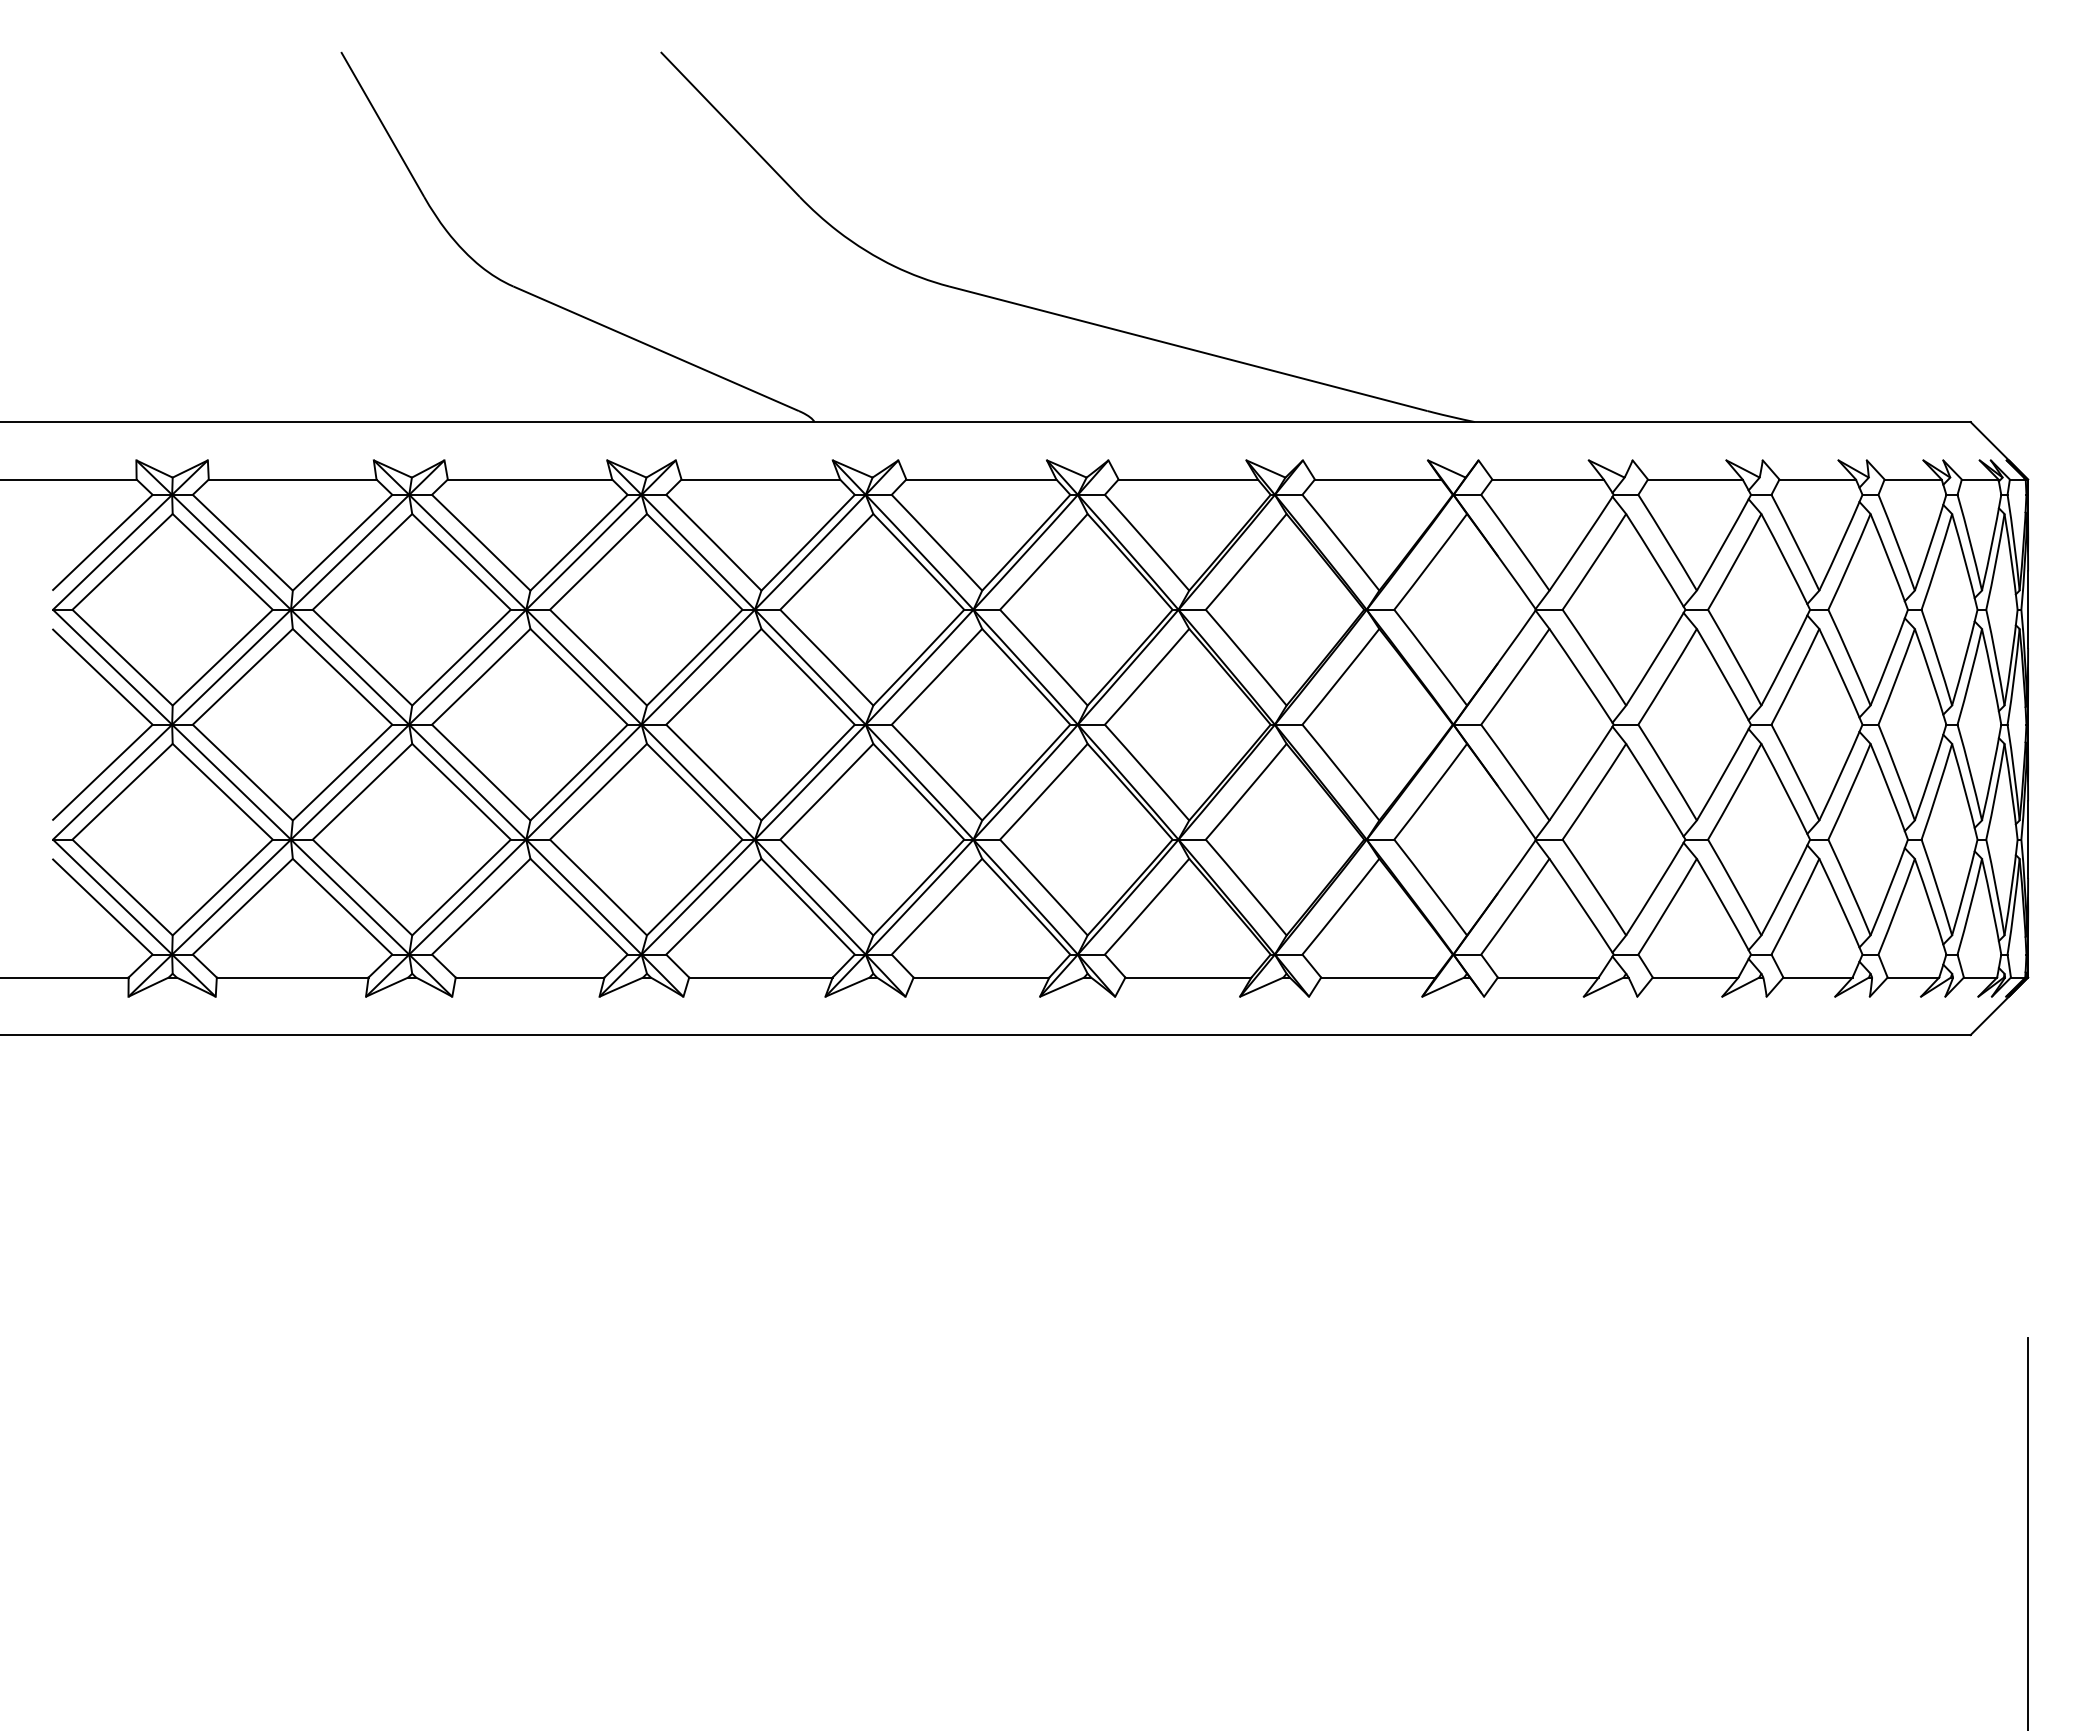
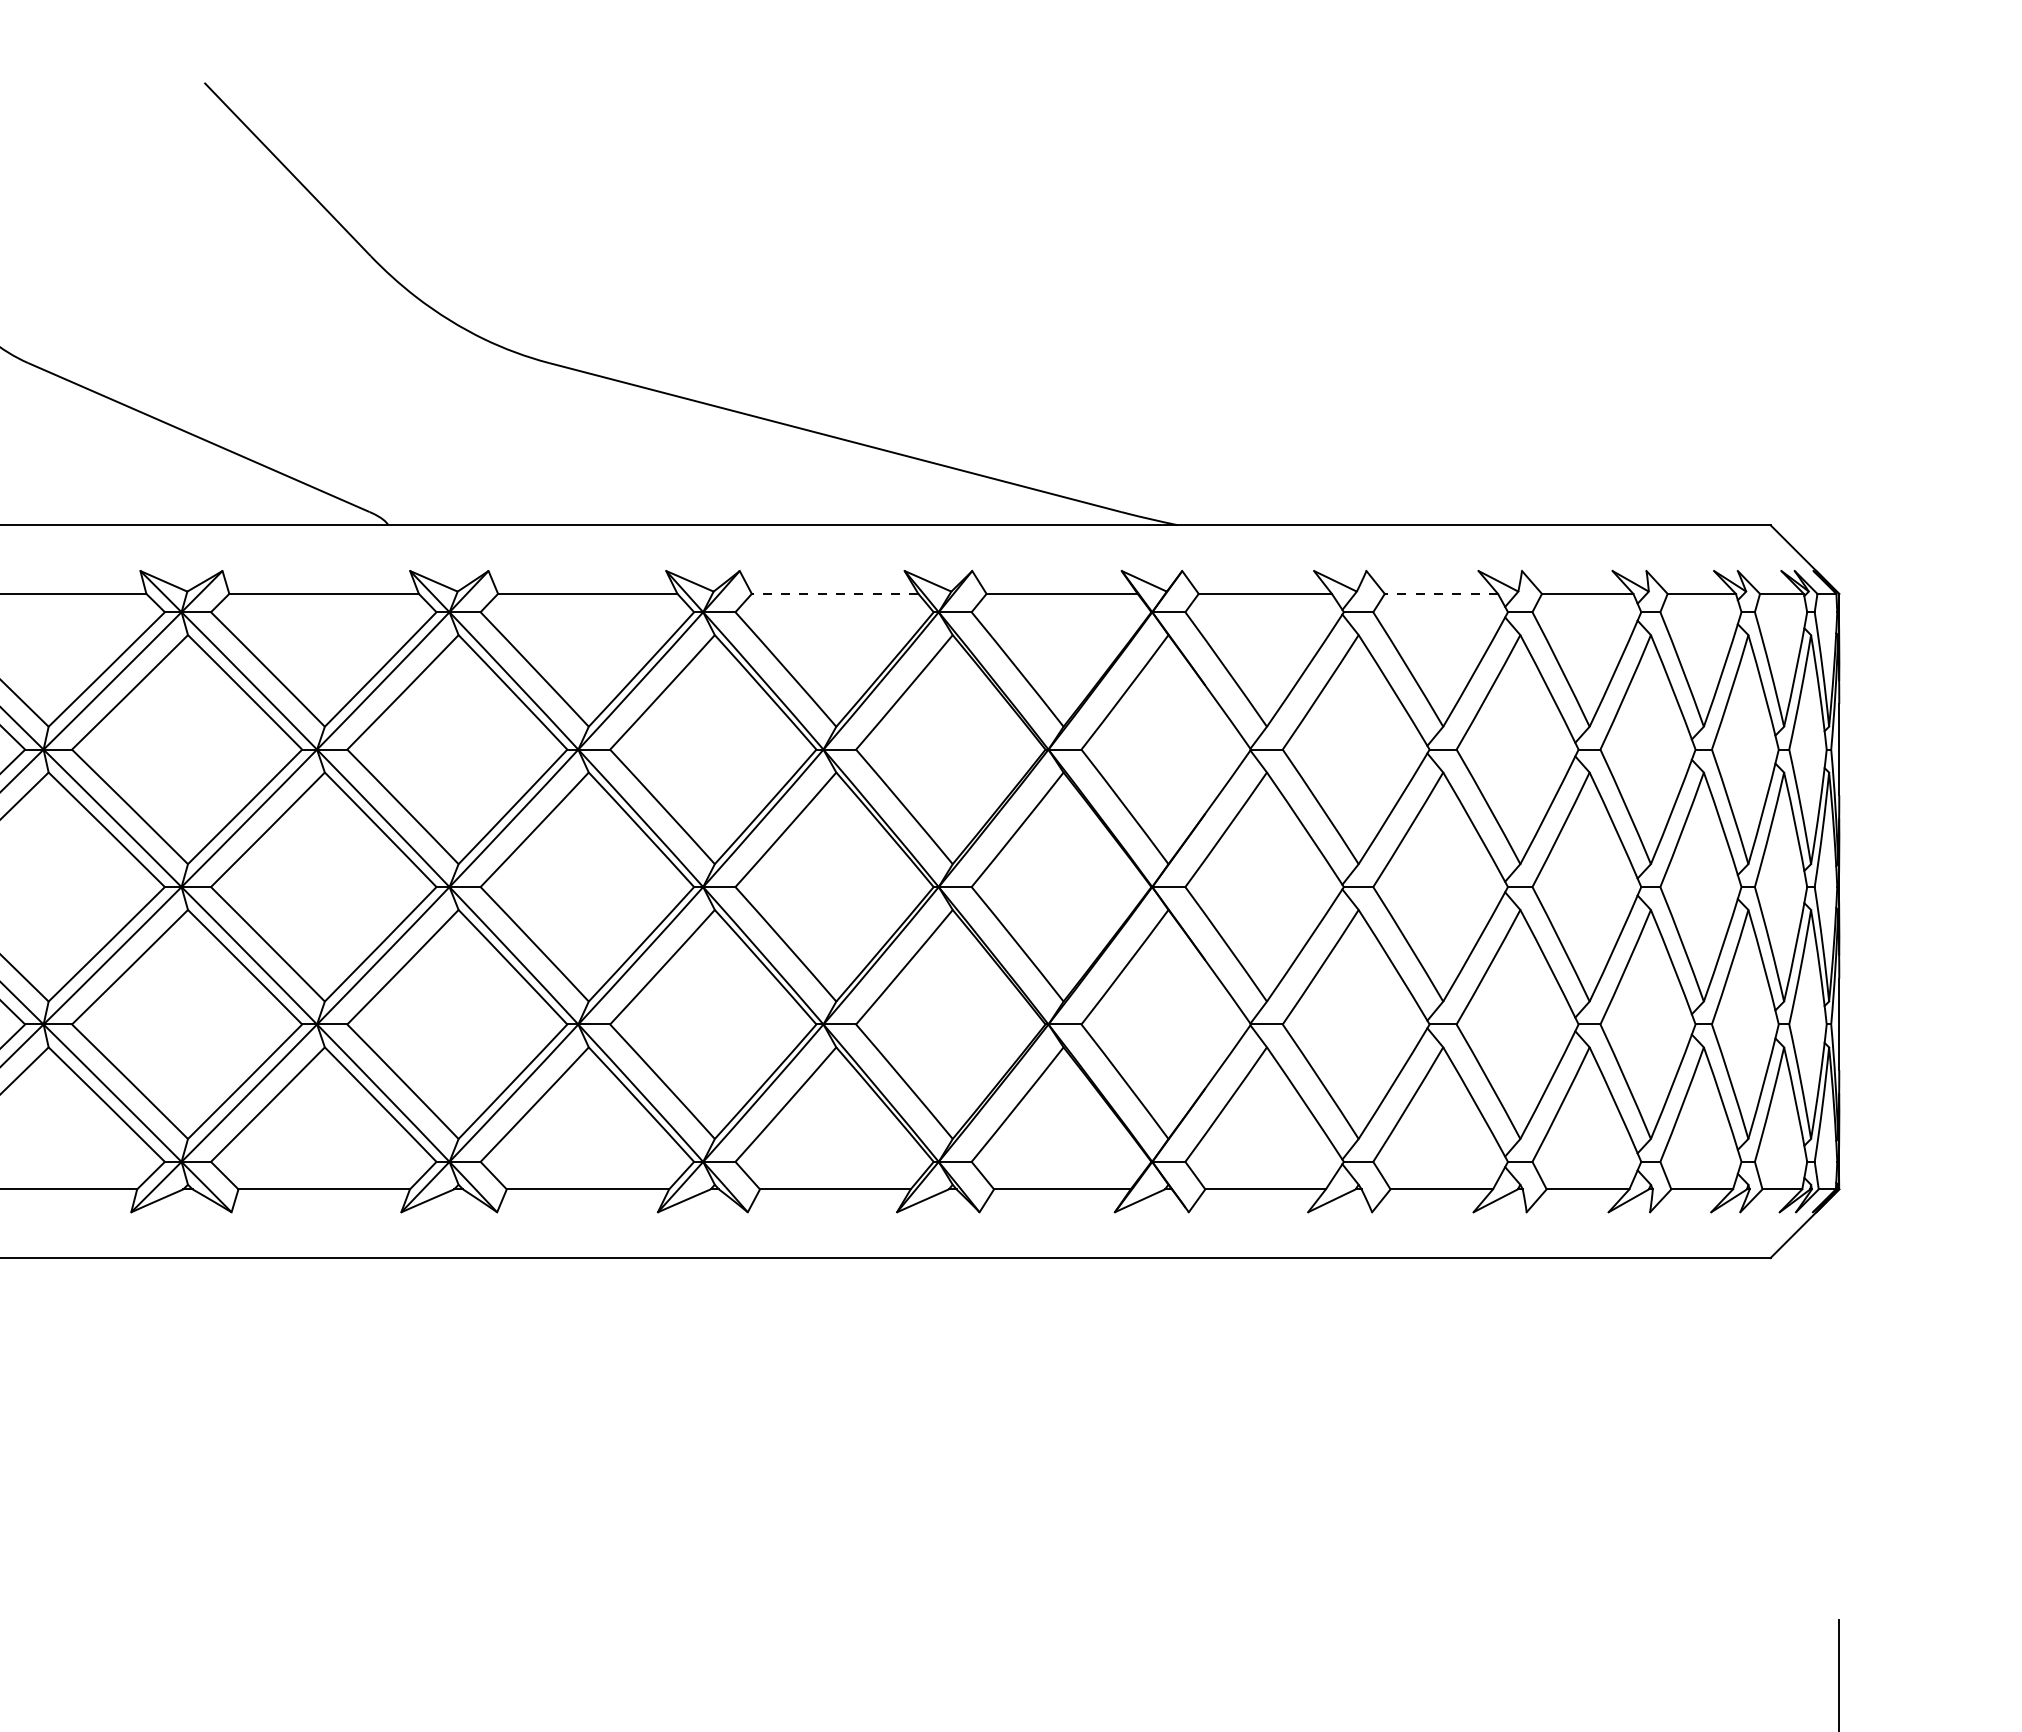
line: (1188, 479) -> (835, 593), solid -> dashed
line: (1694, 479) -> (1440, 593), solid -> dashed

